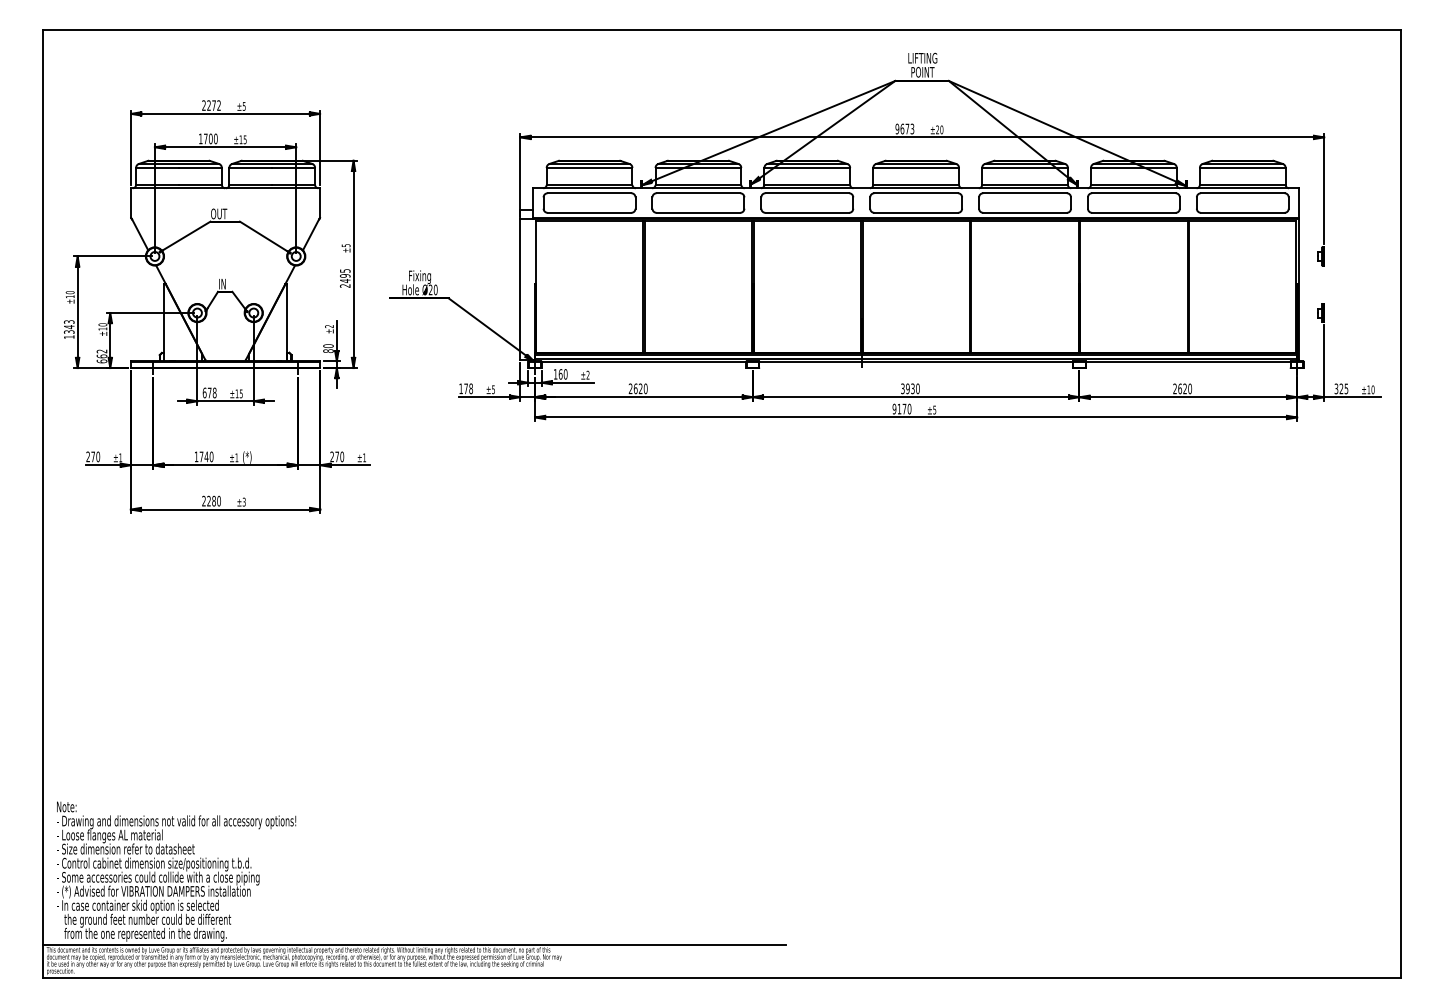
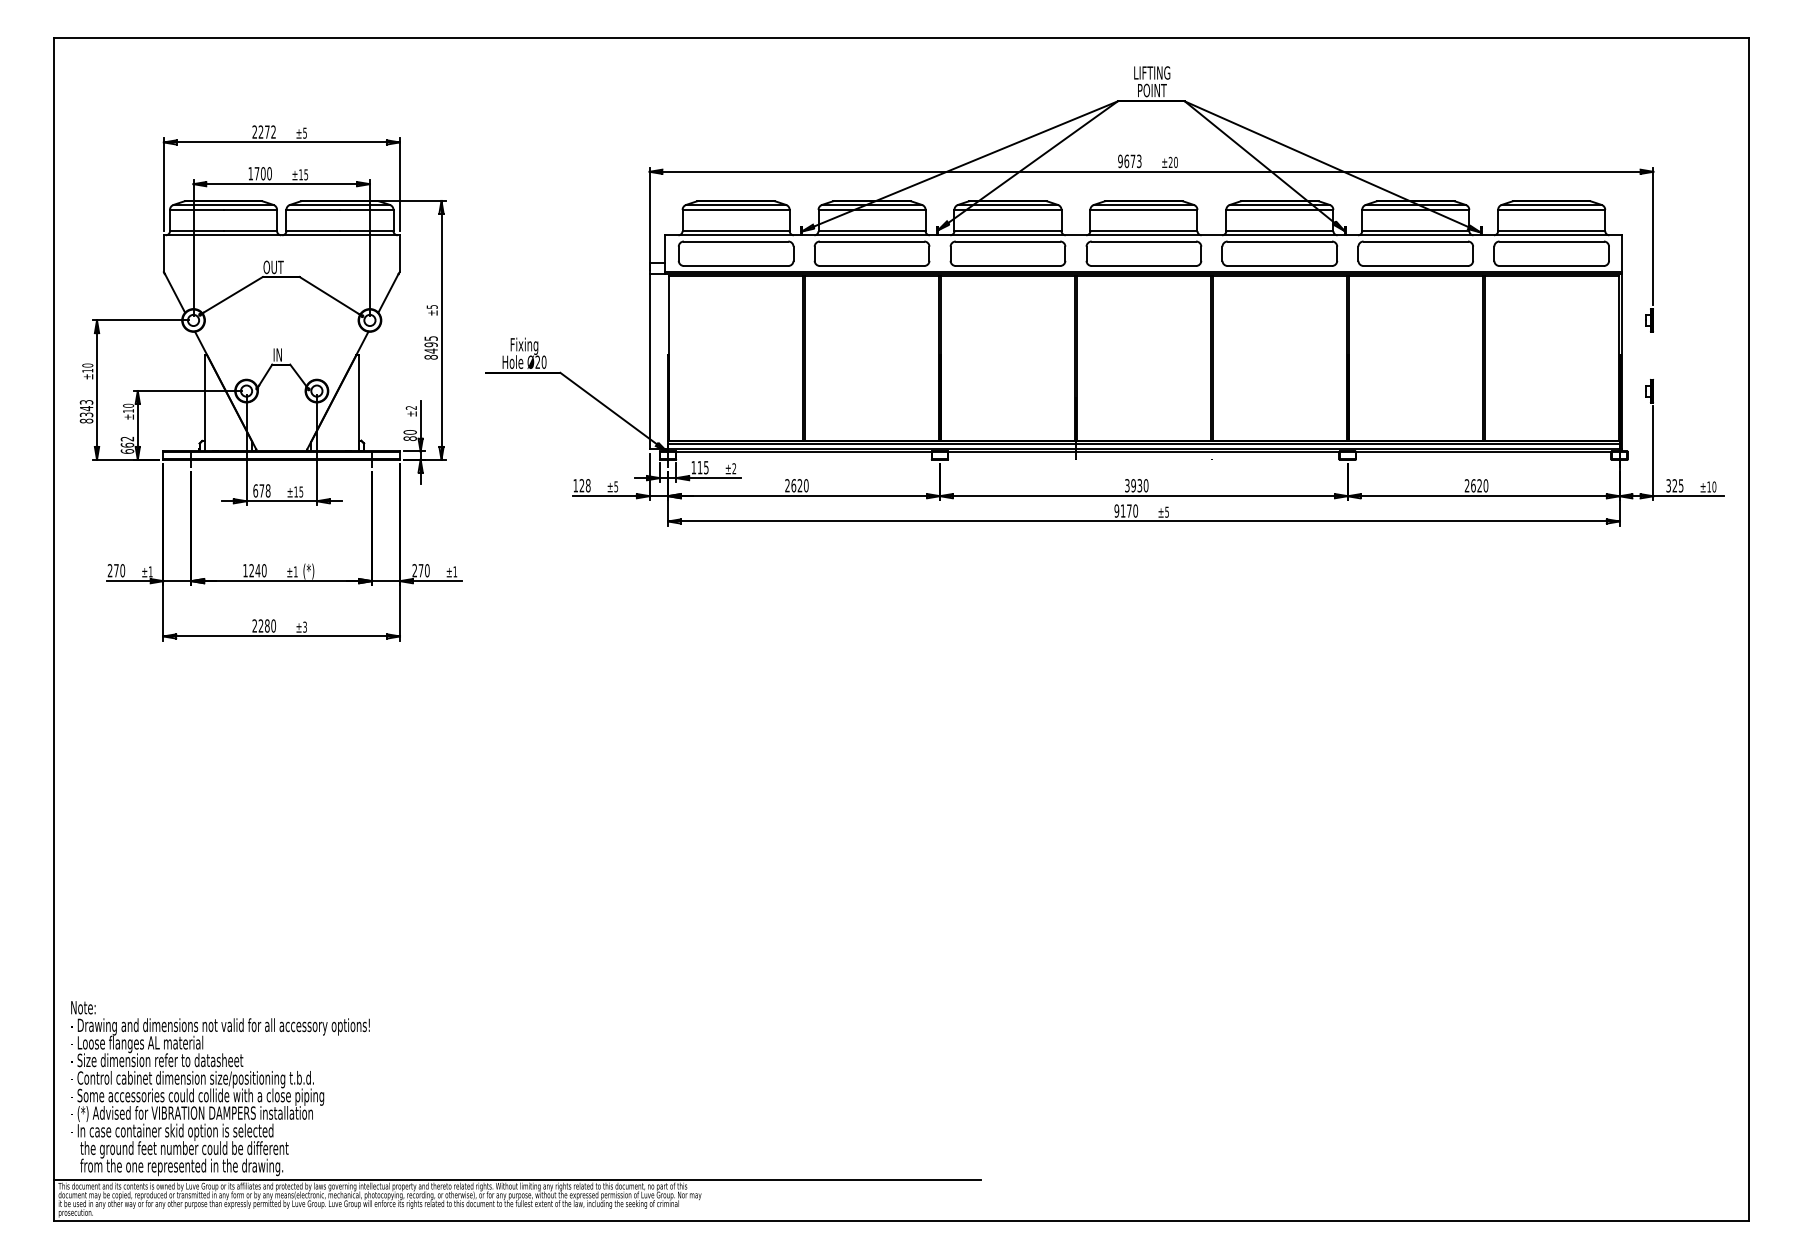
text: (345, 285) -> (431, 356), 2495 -> 8495
text: (69, 336) -> (86, 420), 1343 -> 8343
text: (562, 374) -> (702, 467), 160 -> 115
text: (465, 388) -> (581, 485), 178 -> 128
text: (201, 456) -> (251, 570), 1740 -> 1240

